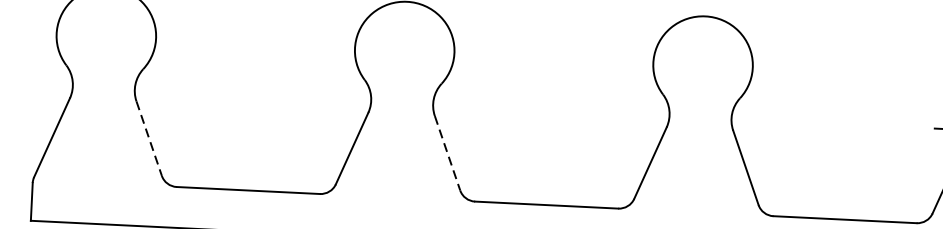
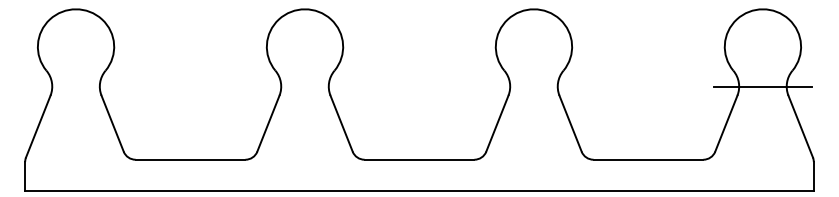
line: (148, 139) -> (112, 124), dashed -> solid
line: (447, 154) -> (341, 124), dashed -> solid

